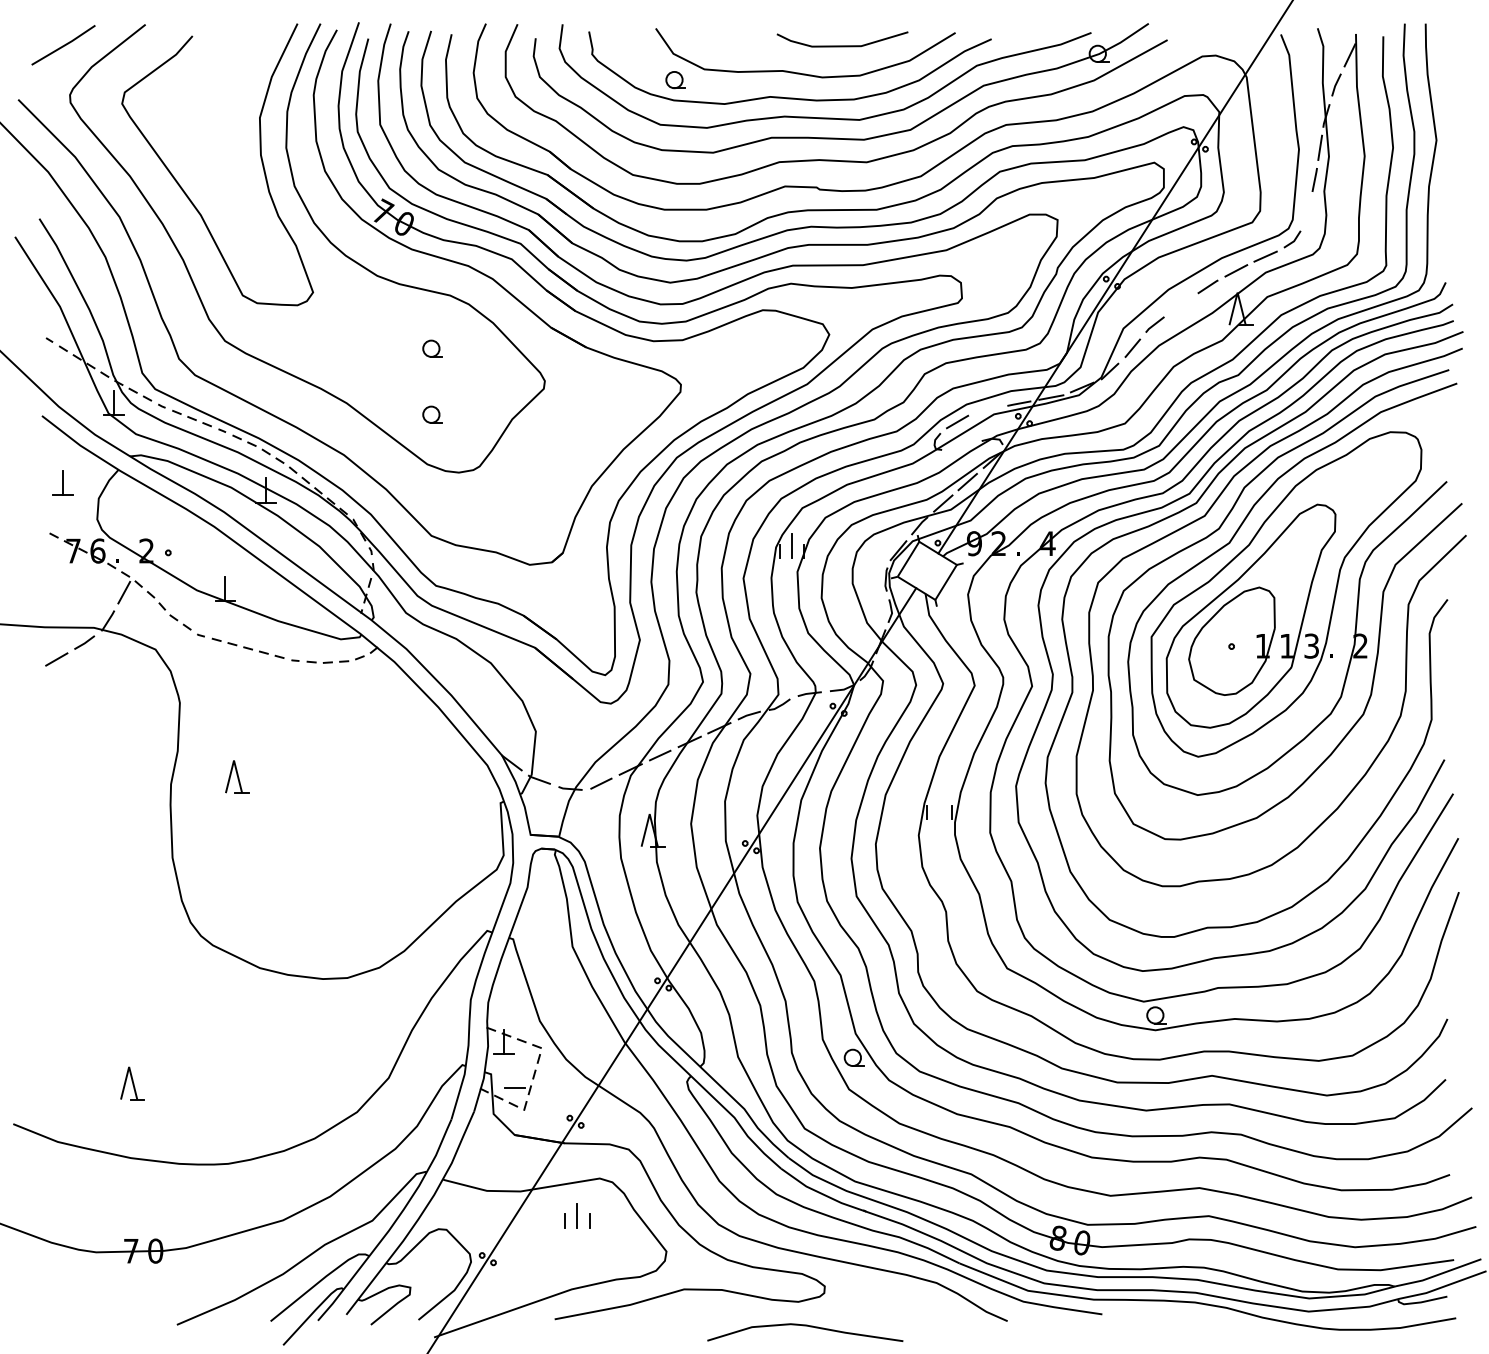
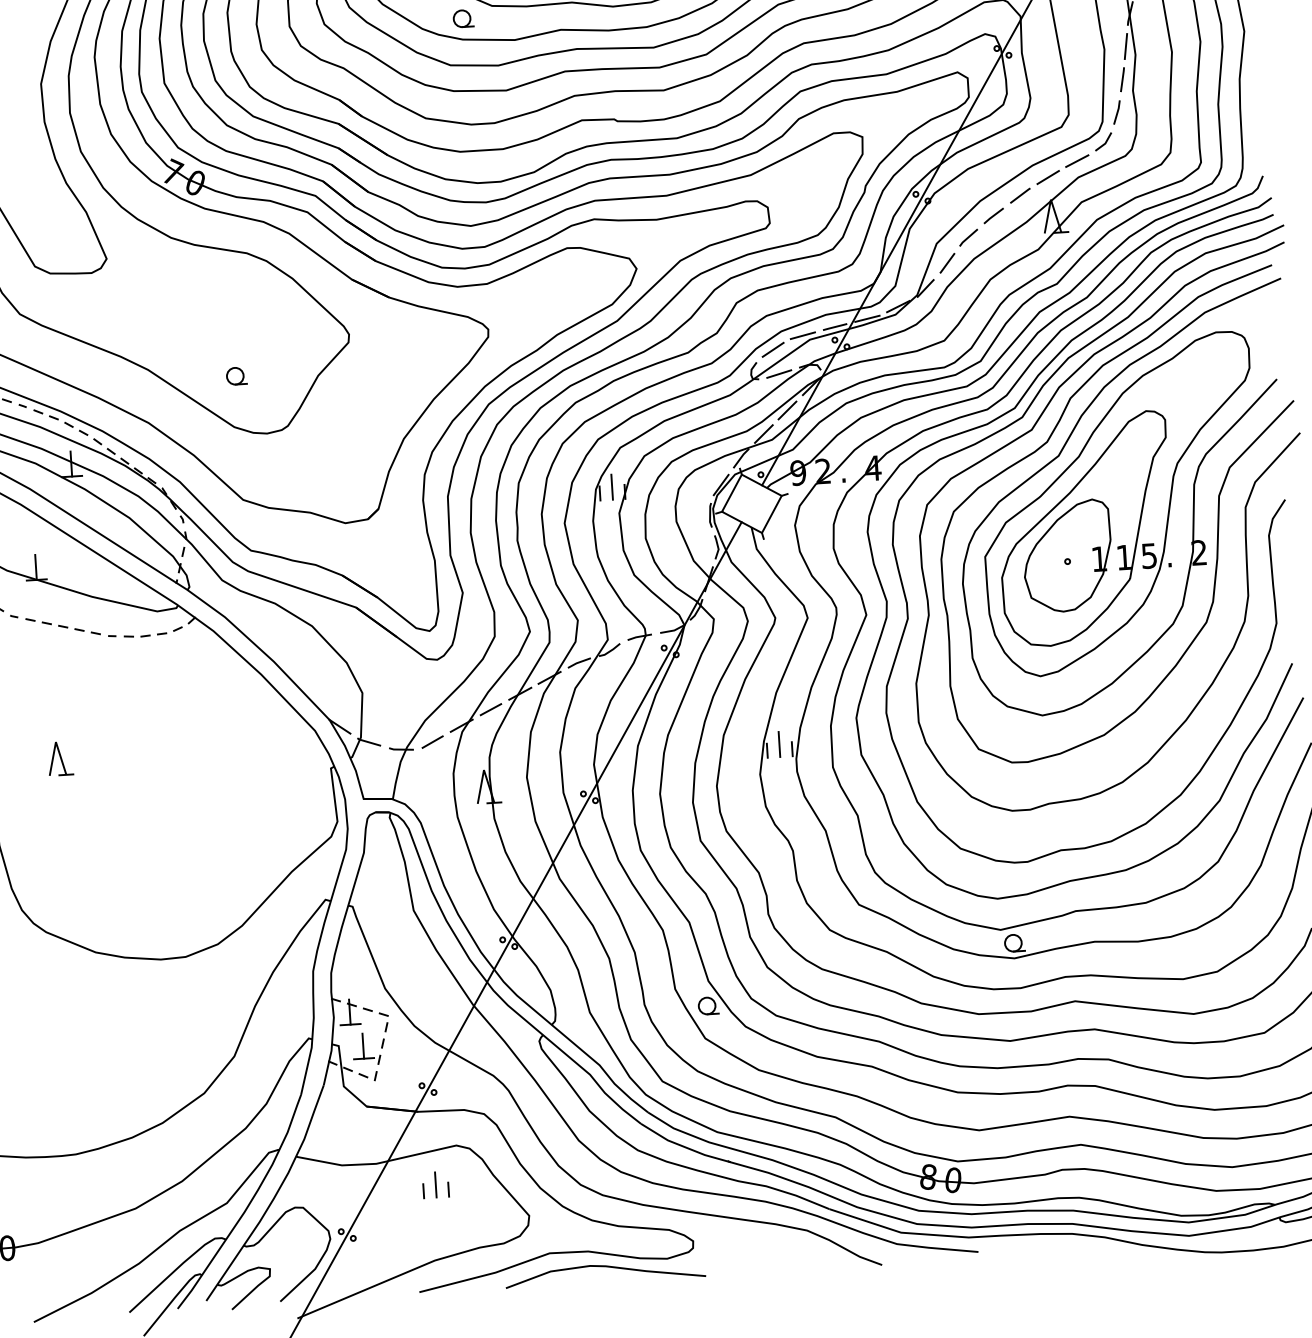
line: (1307, 211) -> (1117, 112), added
line: (1180, 304) -> (993, 215), added
part: (432, 348) -> (232, 308), removed
line: (987, 409) -> (802, 335), added
line: (961, 445) -> (778, 373), added
text: (1311, 645) -> (1149, 555), 3 -> 5
line: (939, 807) -> (779, 744), added
line: (515, 1075) -> (363, 1045), added
curve: (805, 1326) -> (605, 1267), moved

